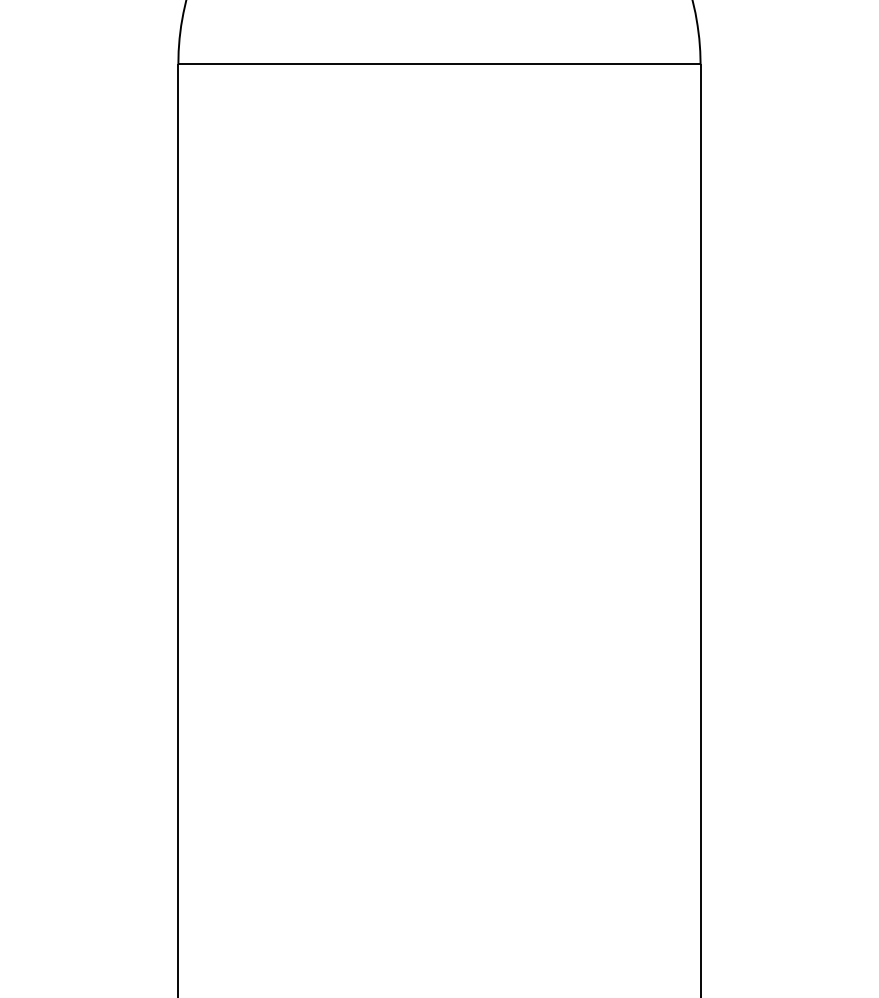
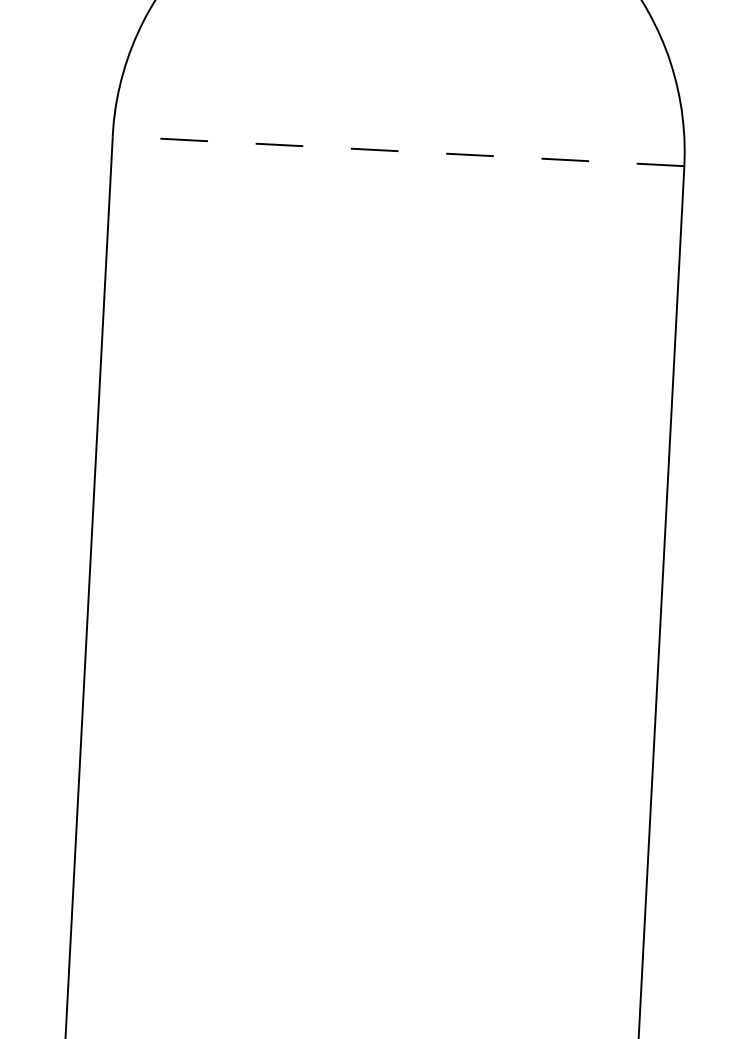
line: (439, 64) -> (398, 151), solid -> dashed

